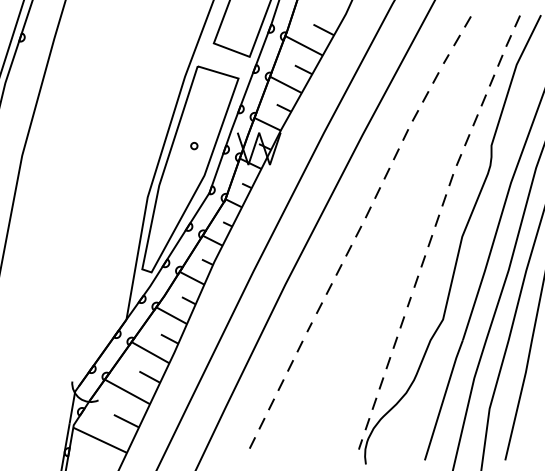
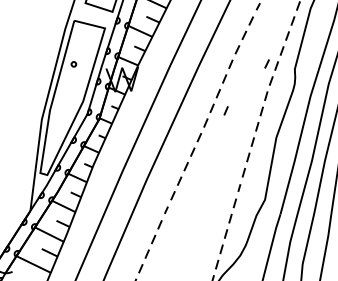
line: (453, 136) -> (266, 63), added
circle: (194, 146) -> (74, 64), moved
line: (396, 197) -> (226, 110), added

